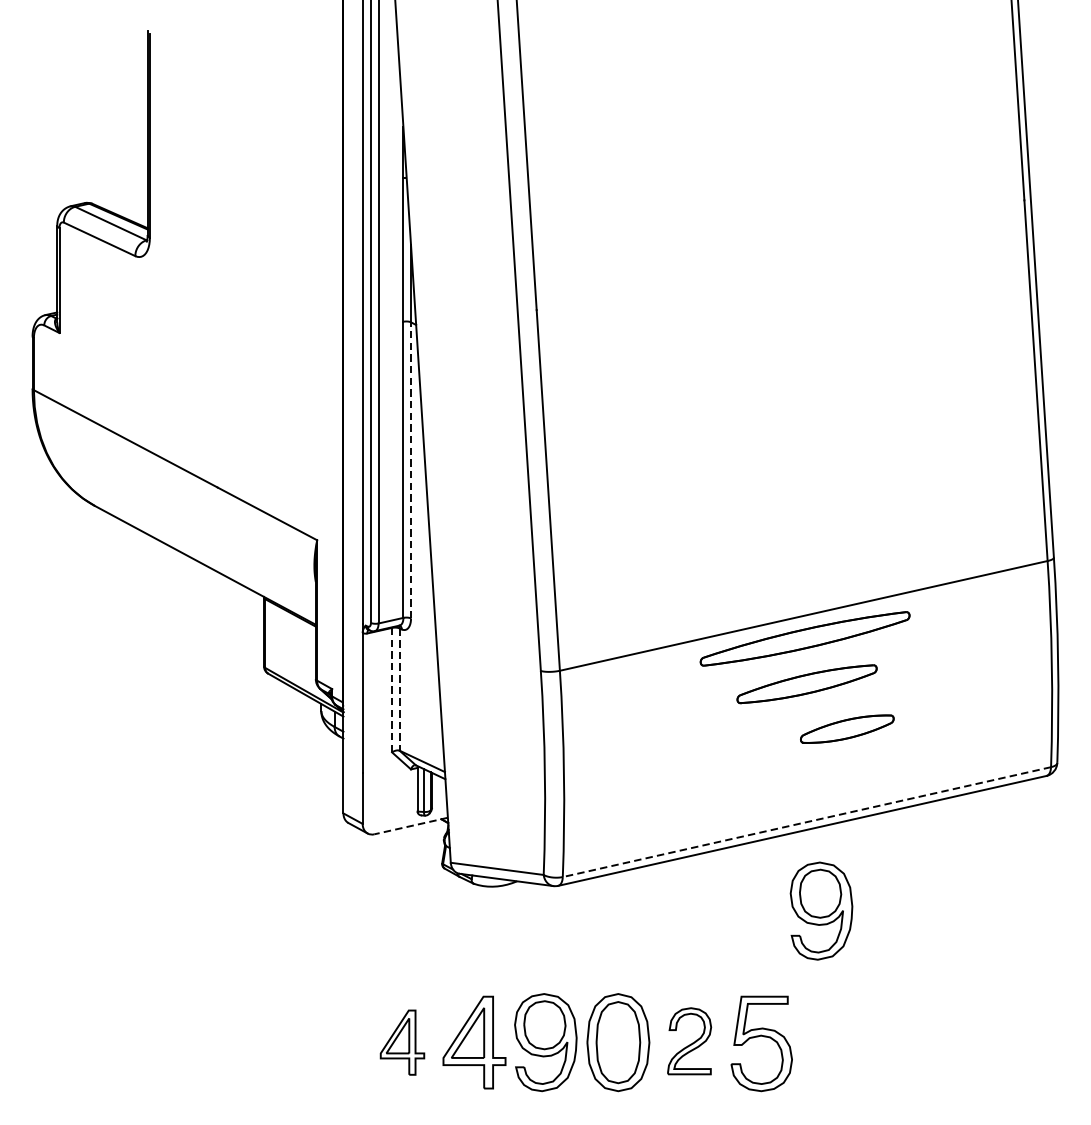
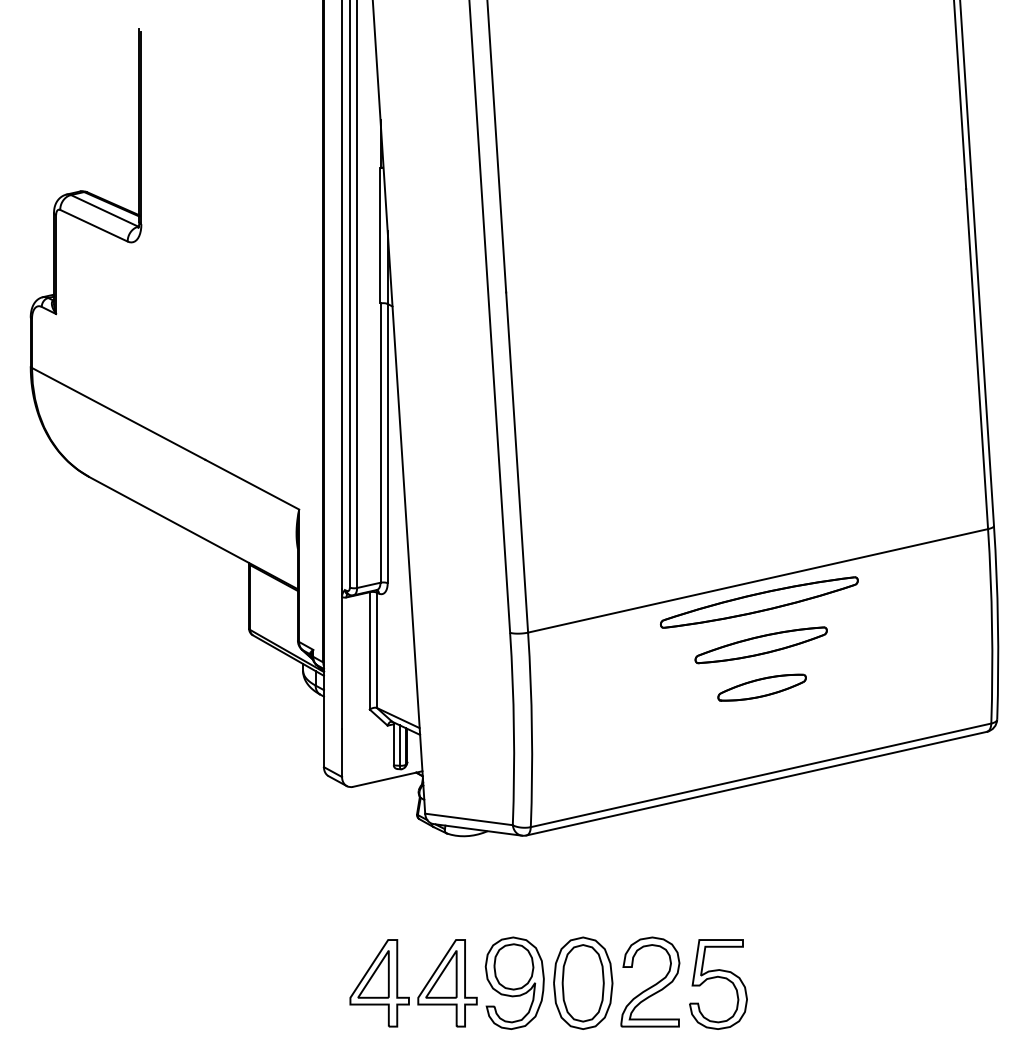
line: (410, 470) -> (387, 443), dashed -> solid
line: (391, 689) -> (369, 650), dashed -> solid
line: (399, 689) -> (376, 650), dashed -> solid
part: (846, 728) -> (761, 687), moved
line: (806, 822) -> (760, 775), dashed -> solid
line: (410, 826) -> (387, 779), dashed -> solid
part: (821, 910) -> (774, 858), removed
part: (689, 1040) -> (650, 981), size x1.43
part: (402, 1042) -> (379, 983), size x1.43

